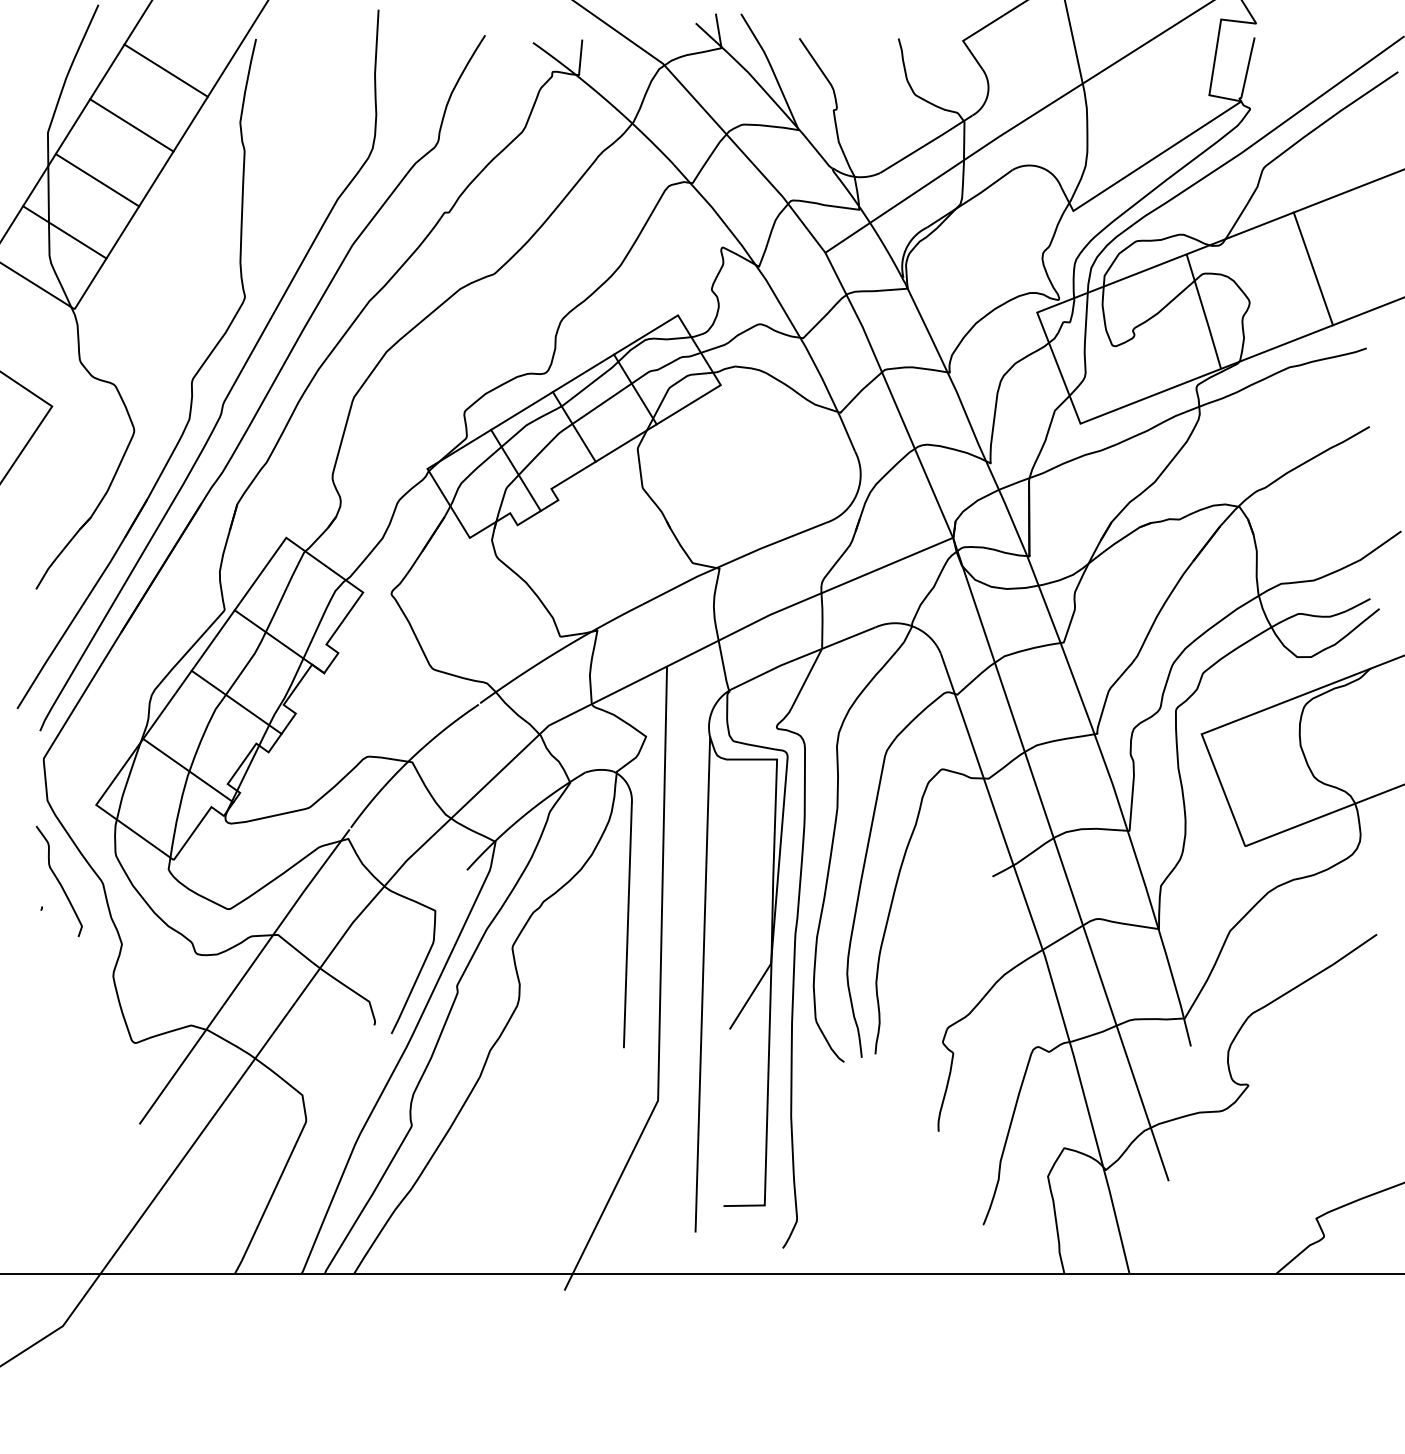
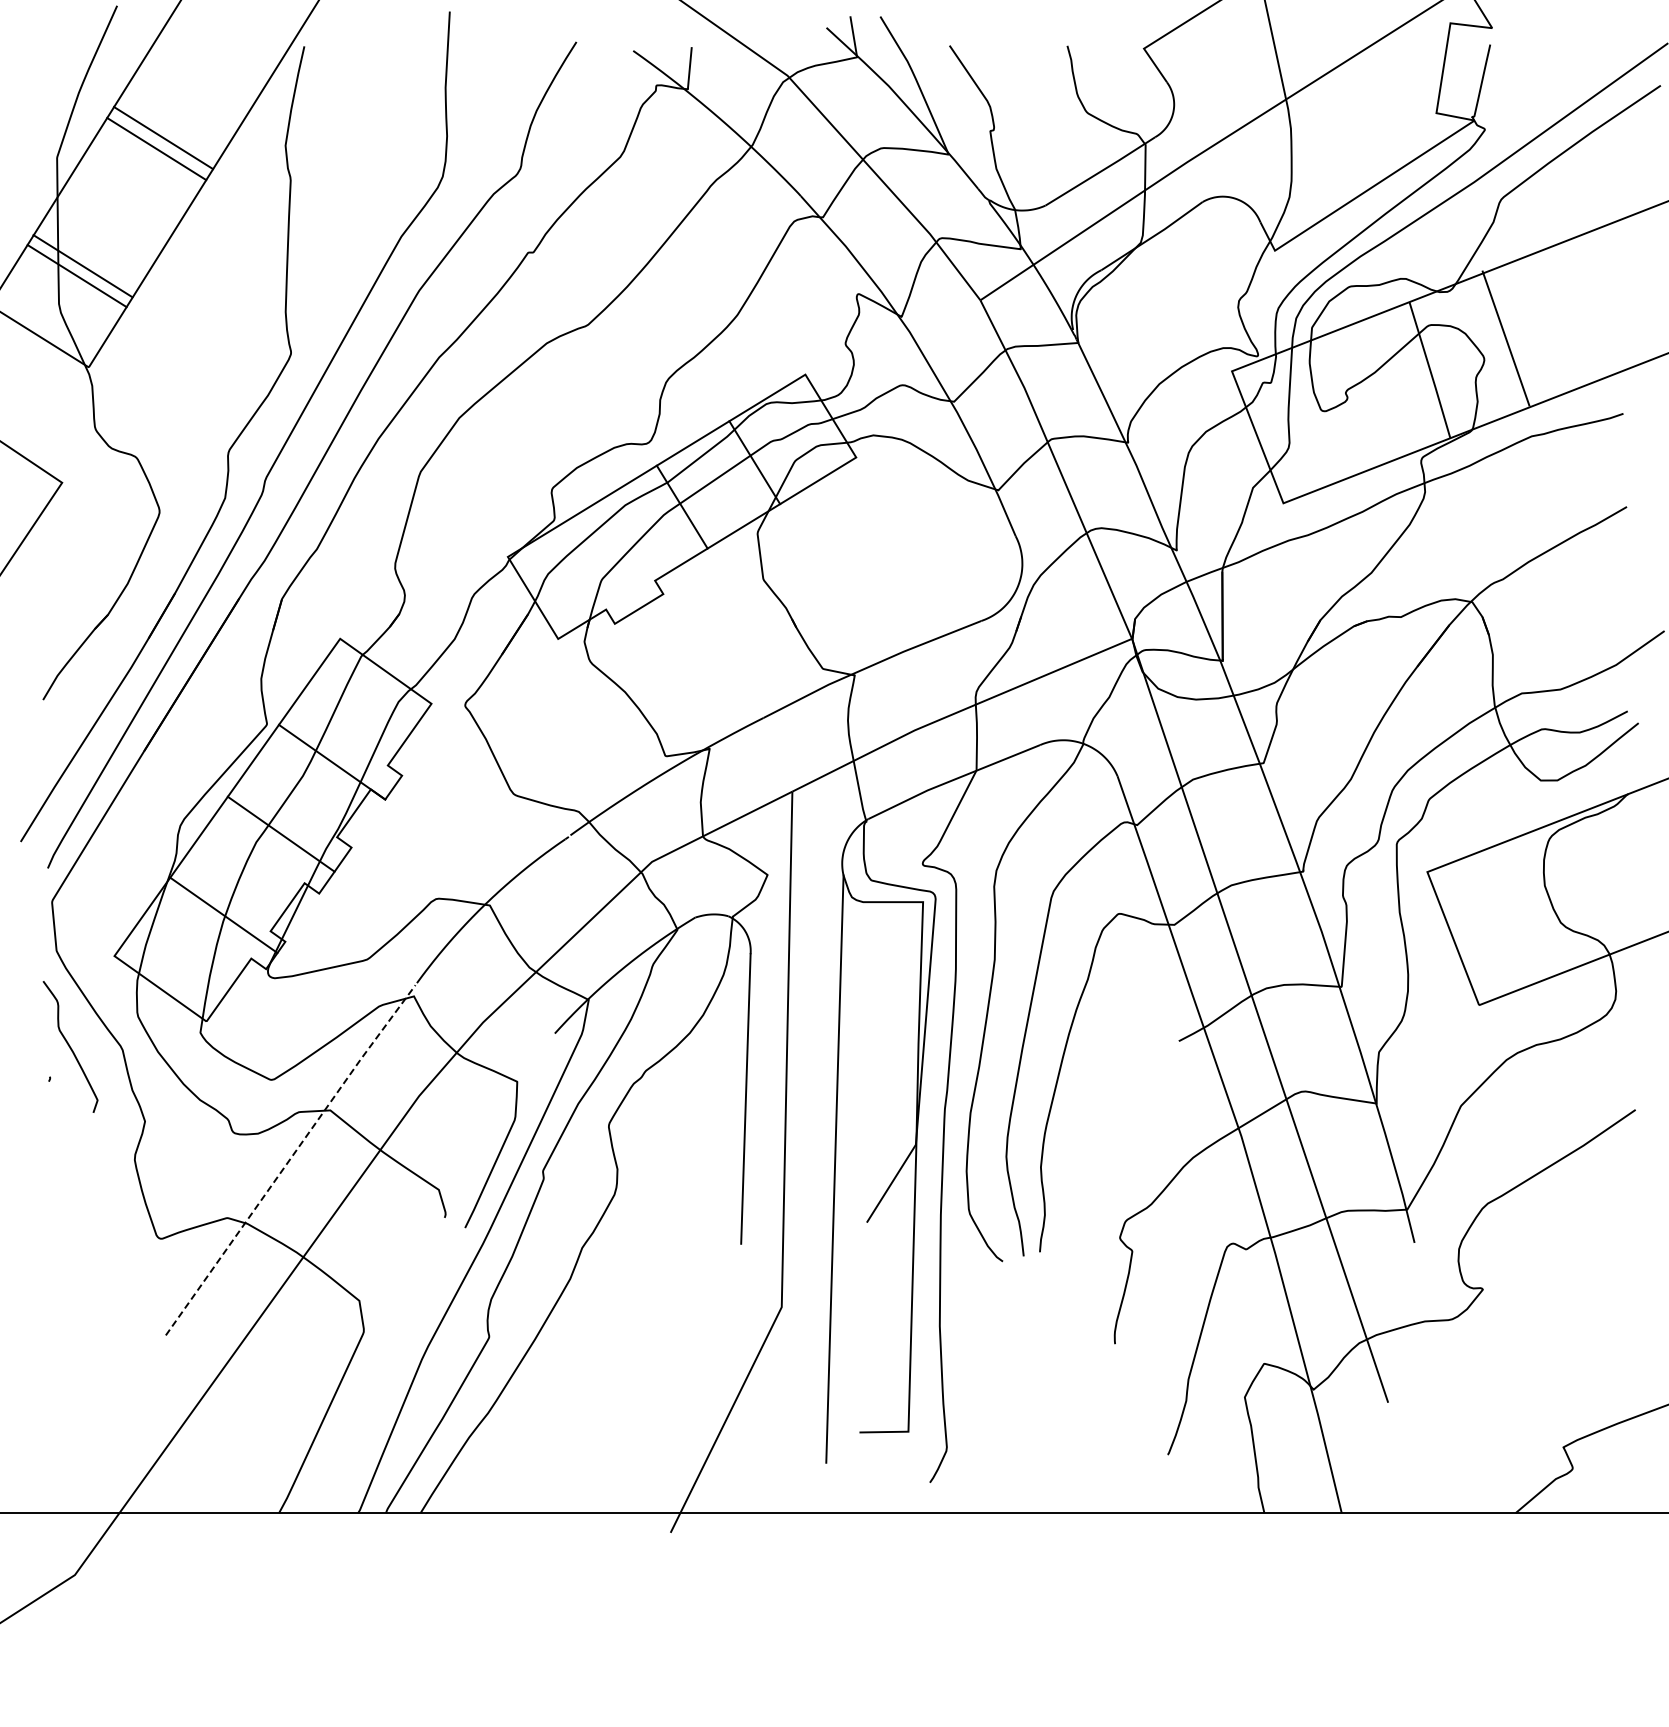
line: (166, 71) -> (163, 138), moved
line: (97, 180) -> (82, 266), moved
line: (1312, 268) -> (1505, 338), moved
line: (515, 470) -> (612, 558), removed
line: (244, 976) -> (290, 1159), solid -> dashed

